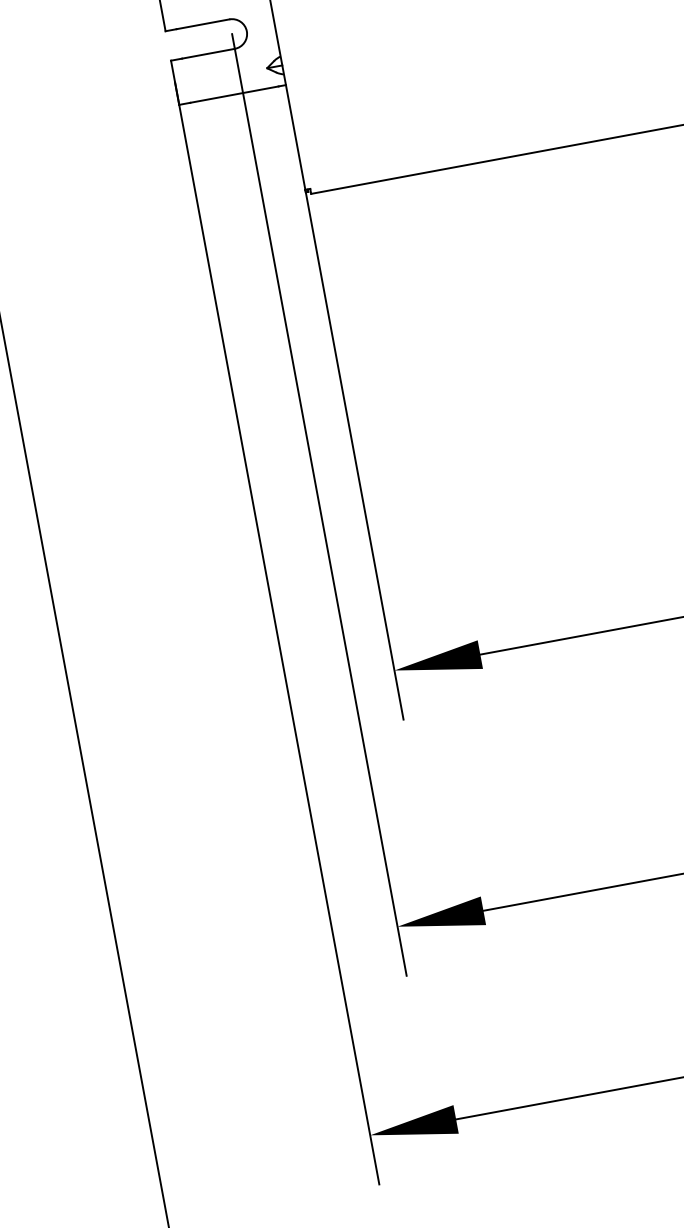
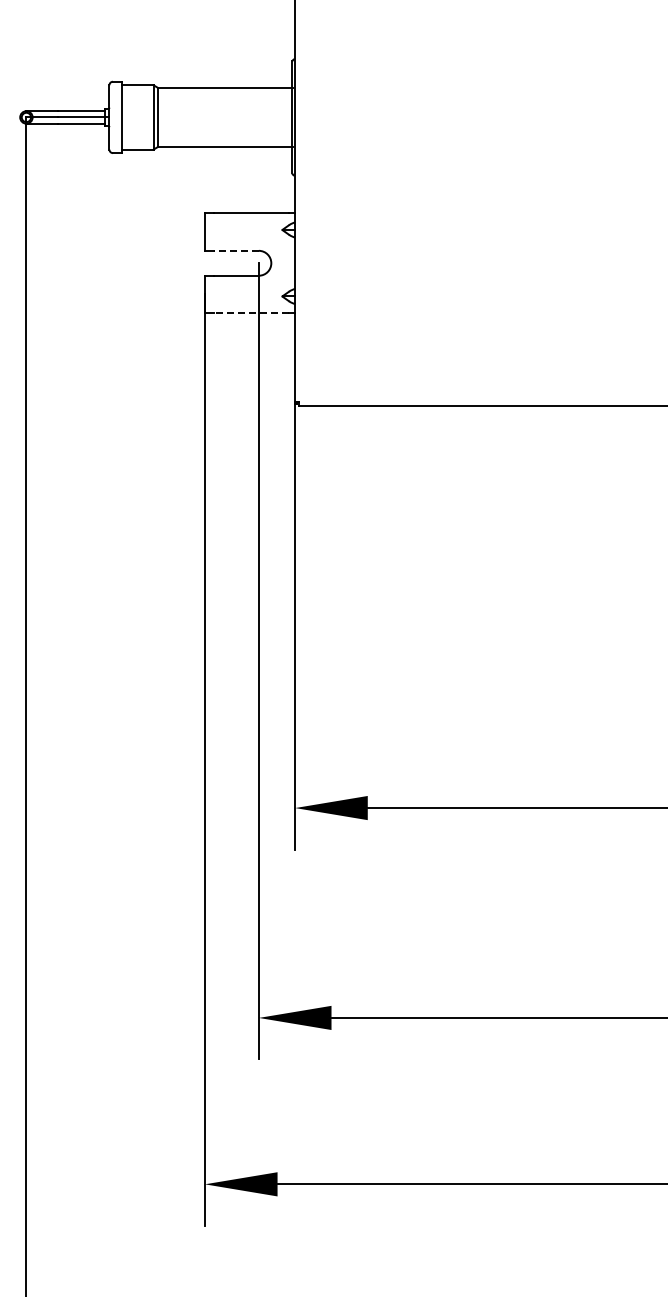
line: (202, 23) -> (236, 250), solid -> dashed
line: (234, 95) -> (251, 313), solid -> dashed

